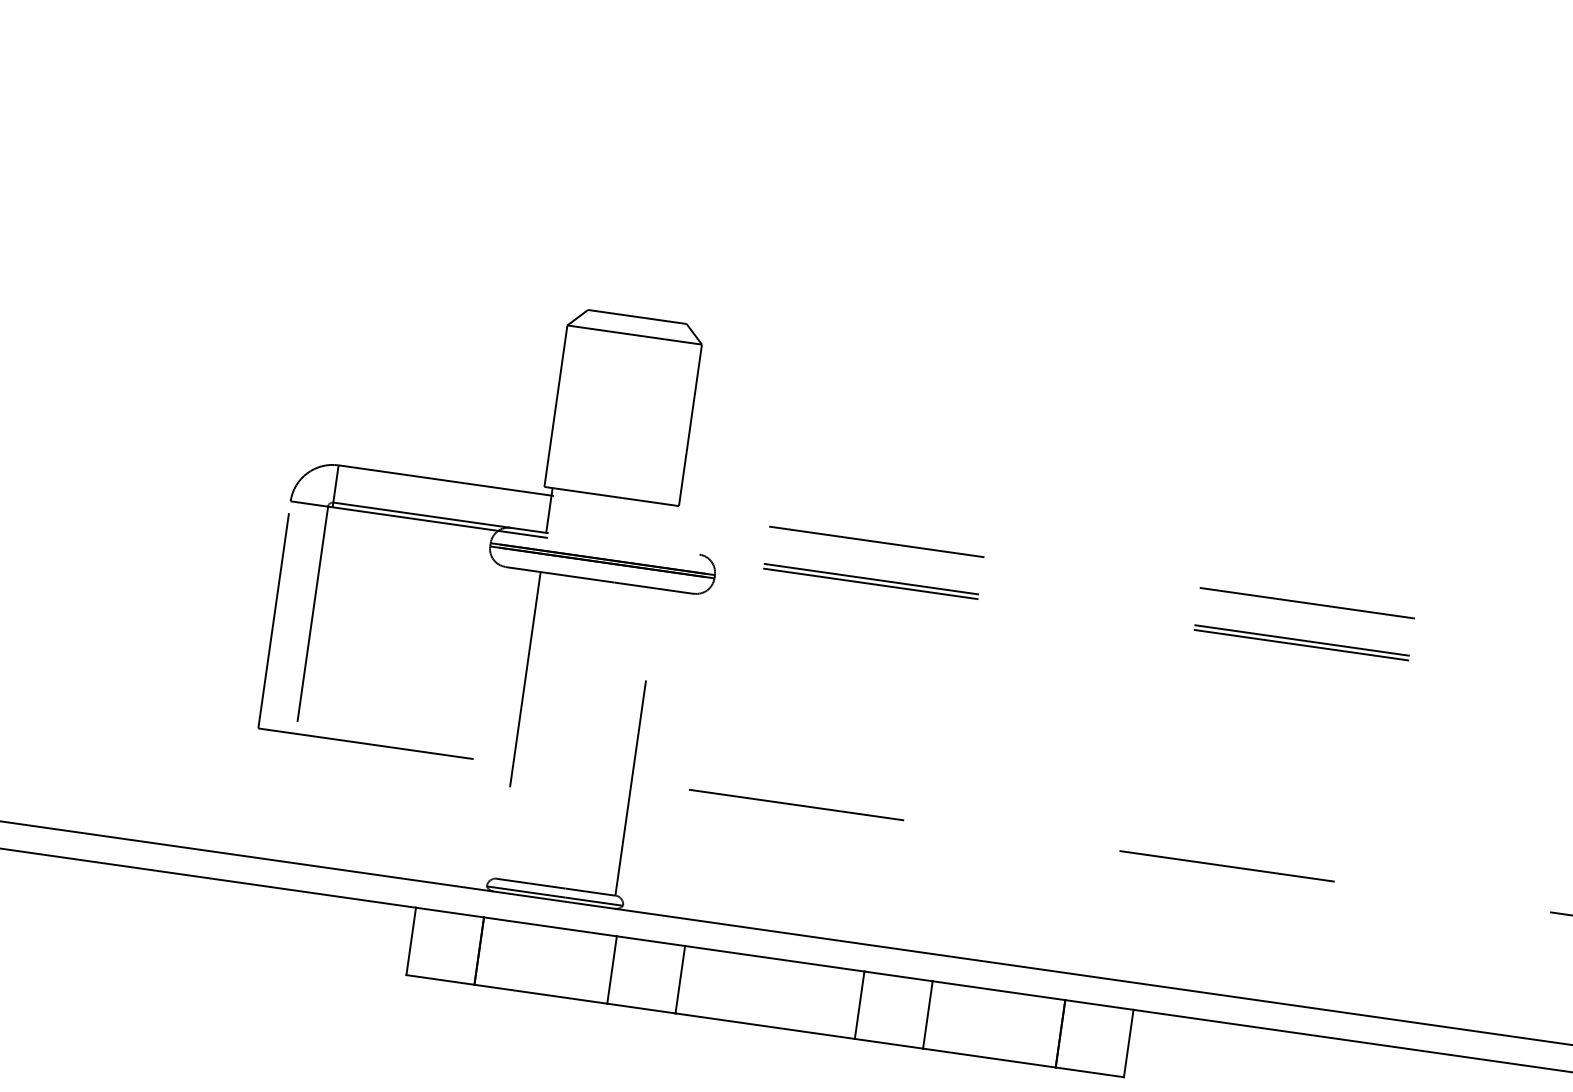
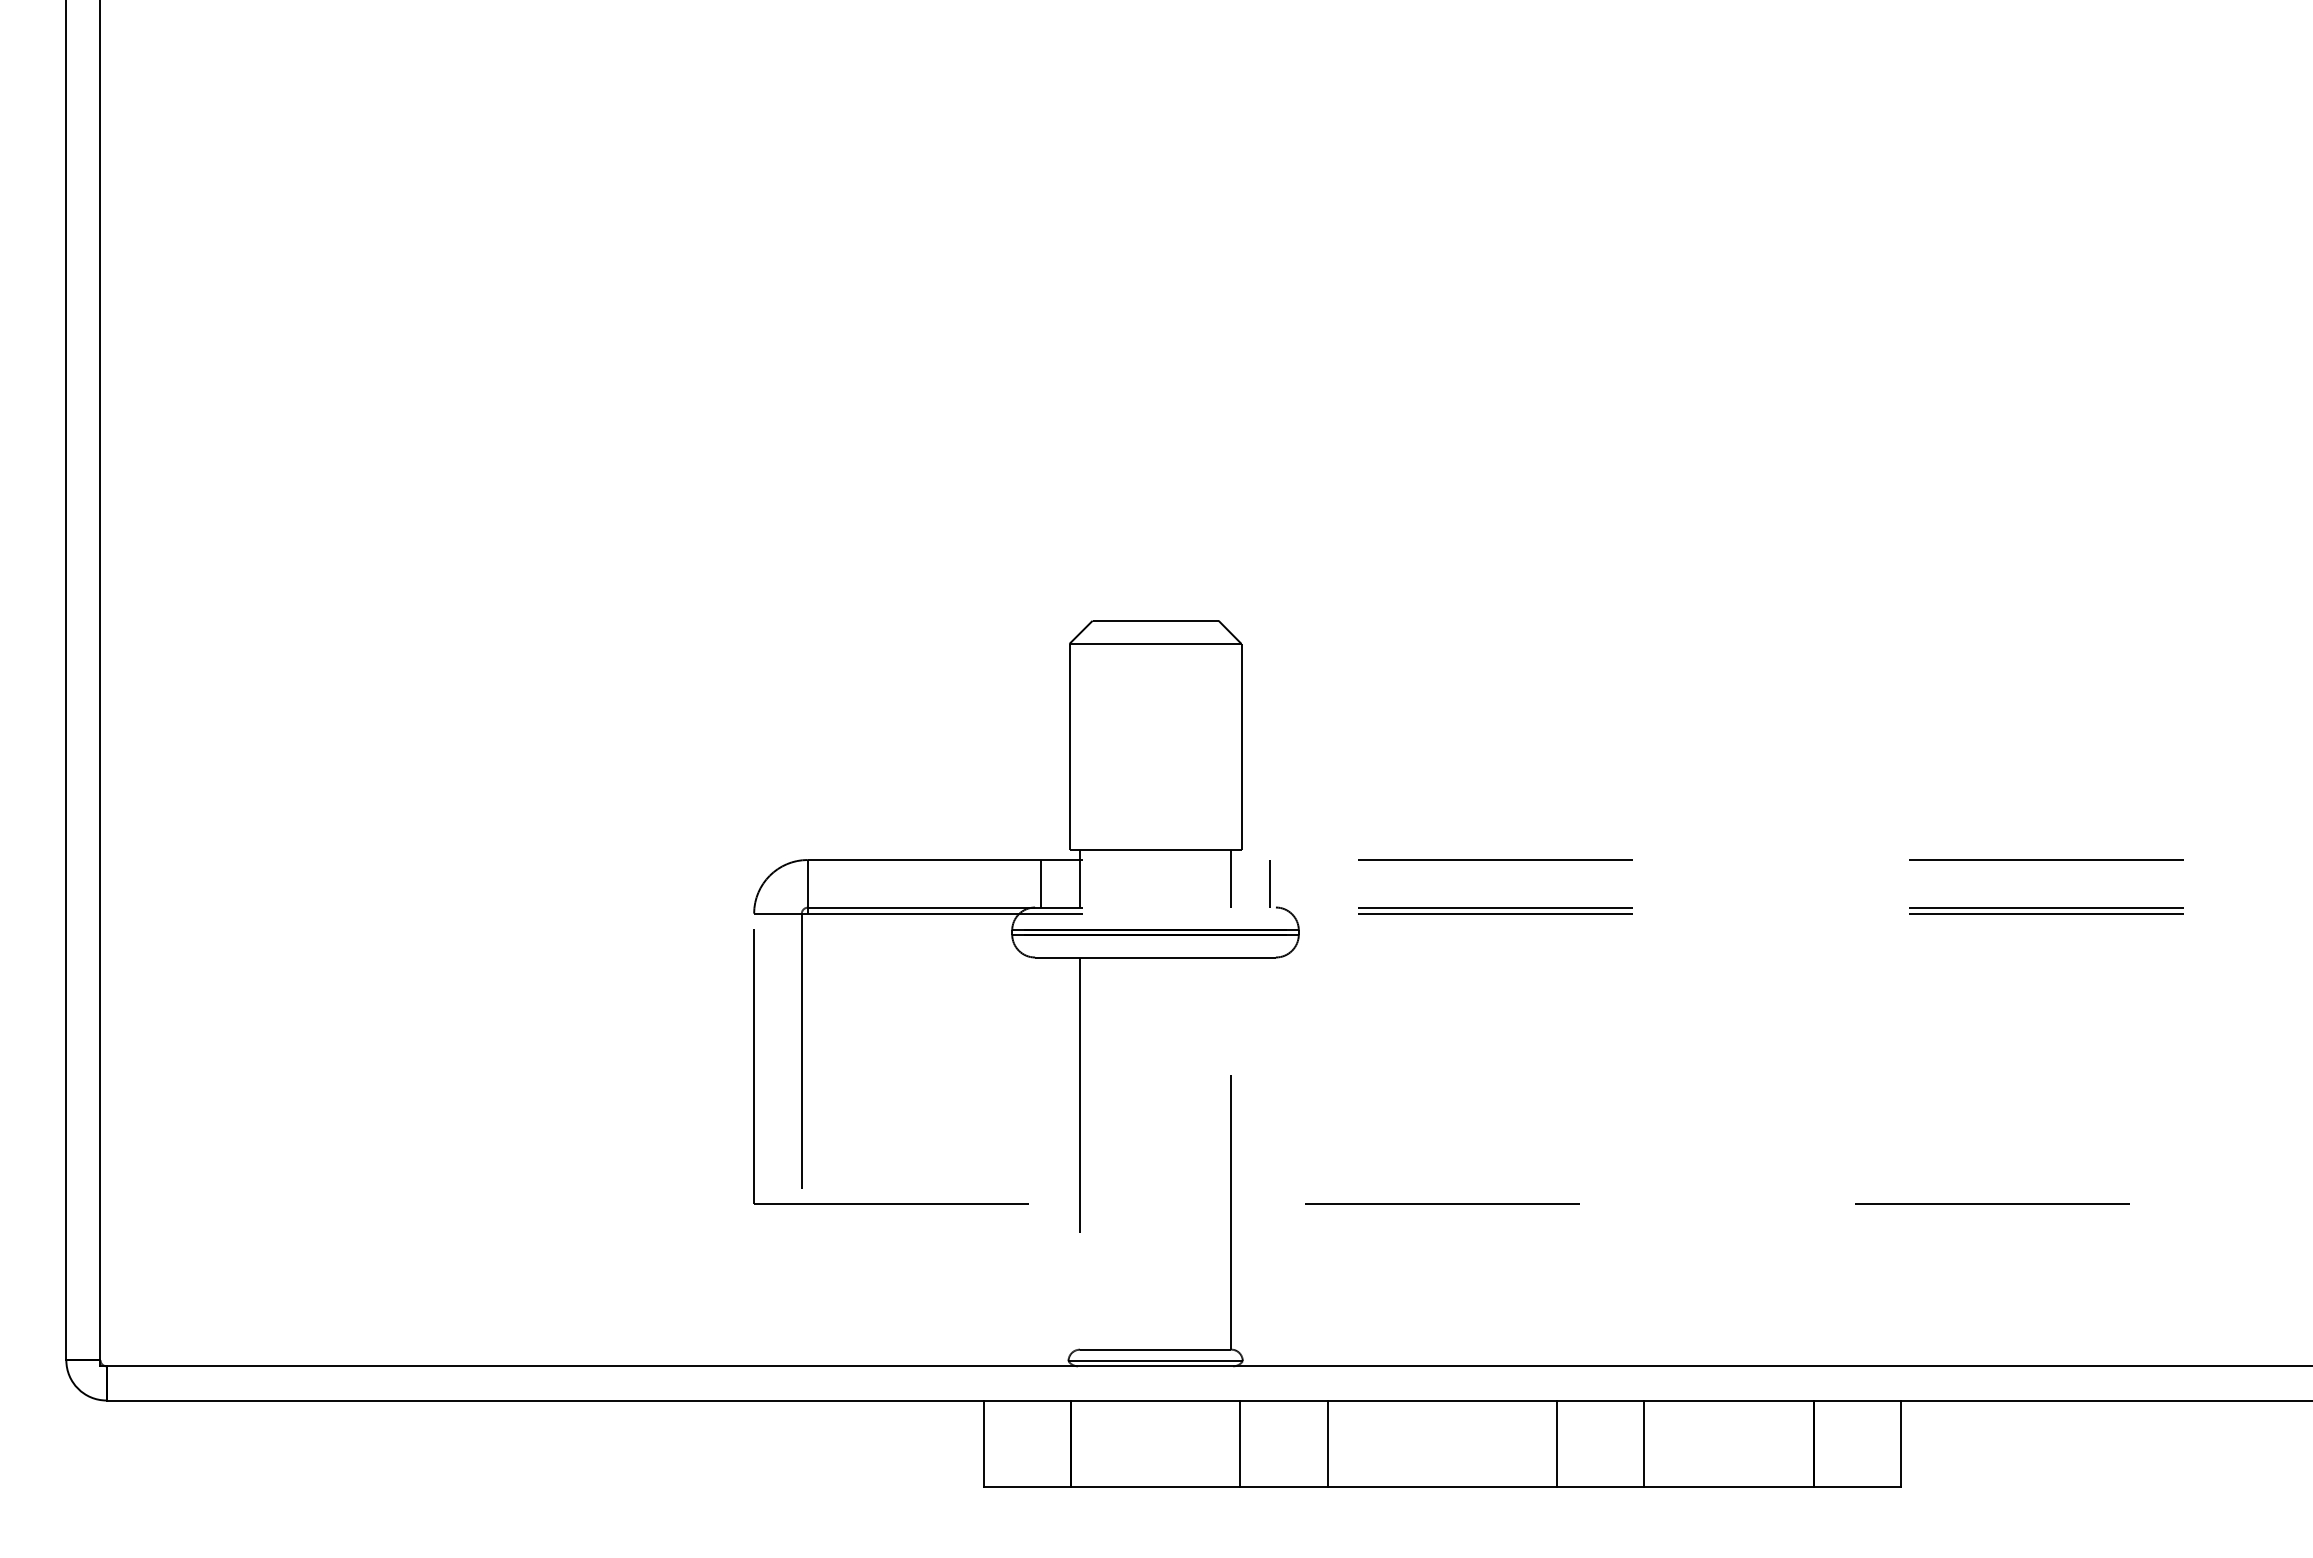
line: (518, 509) -> (1040, 883), added
line: (668, 526) -> (1231, 878), added
line: (697, 535) -> (1270, 883), added

